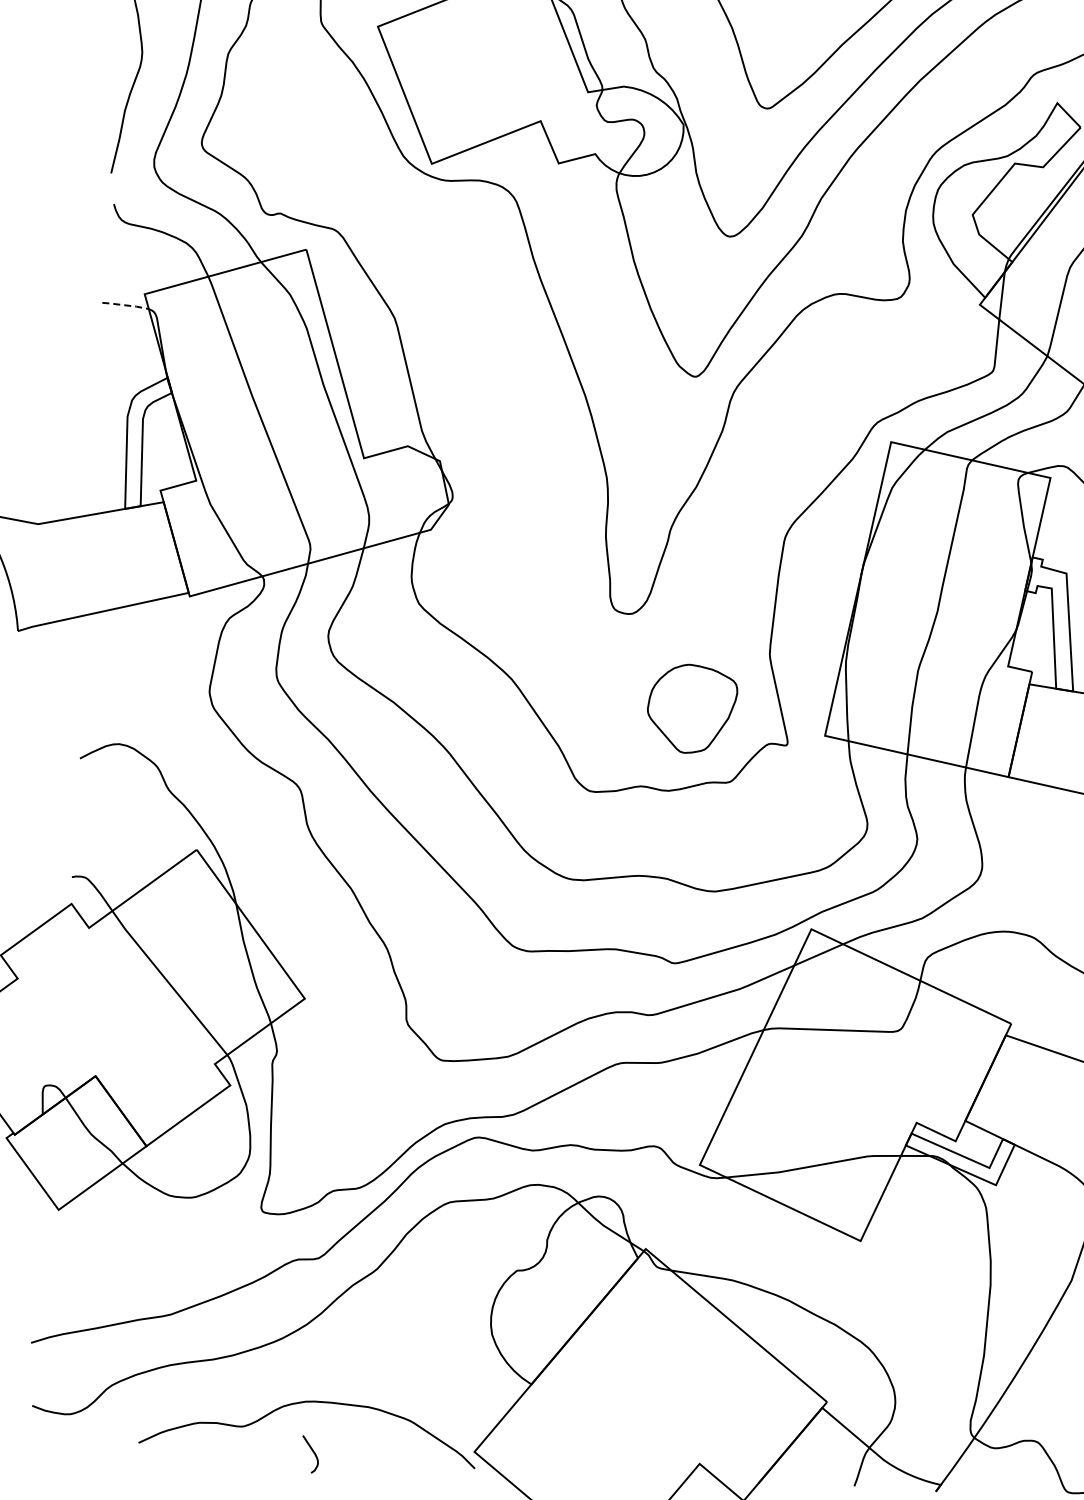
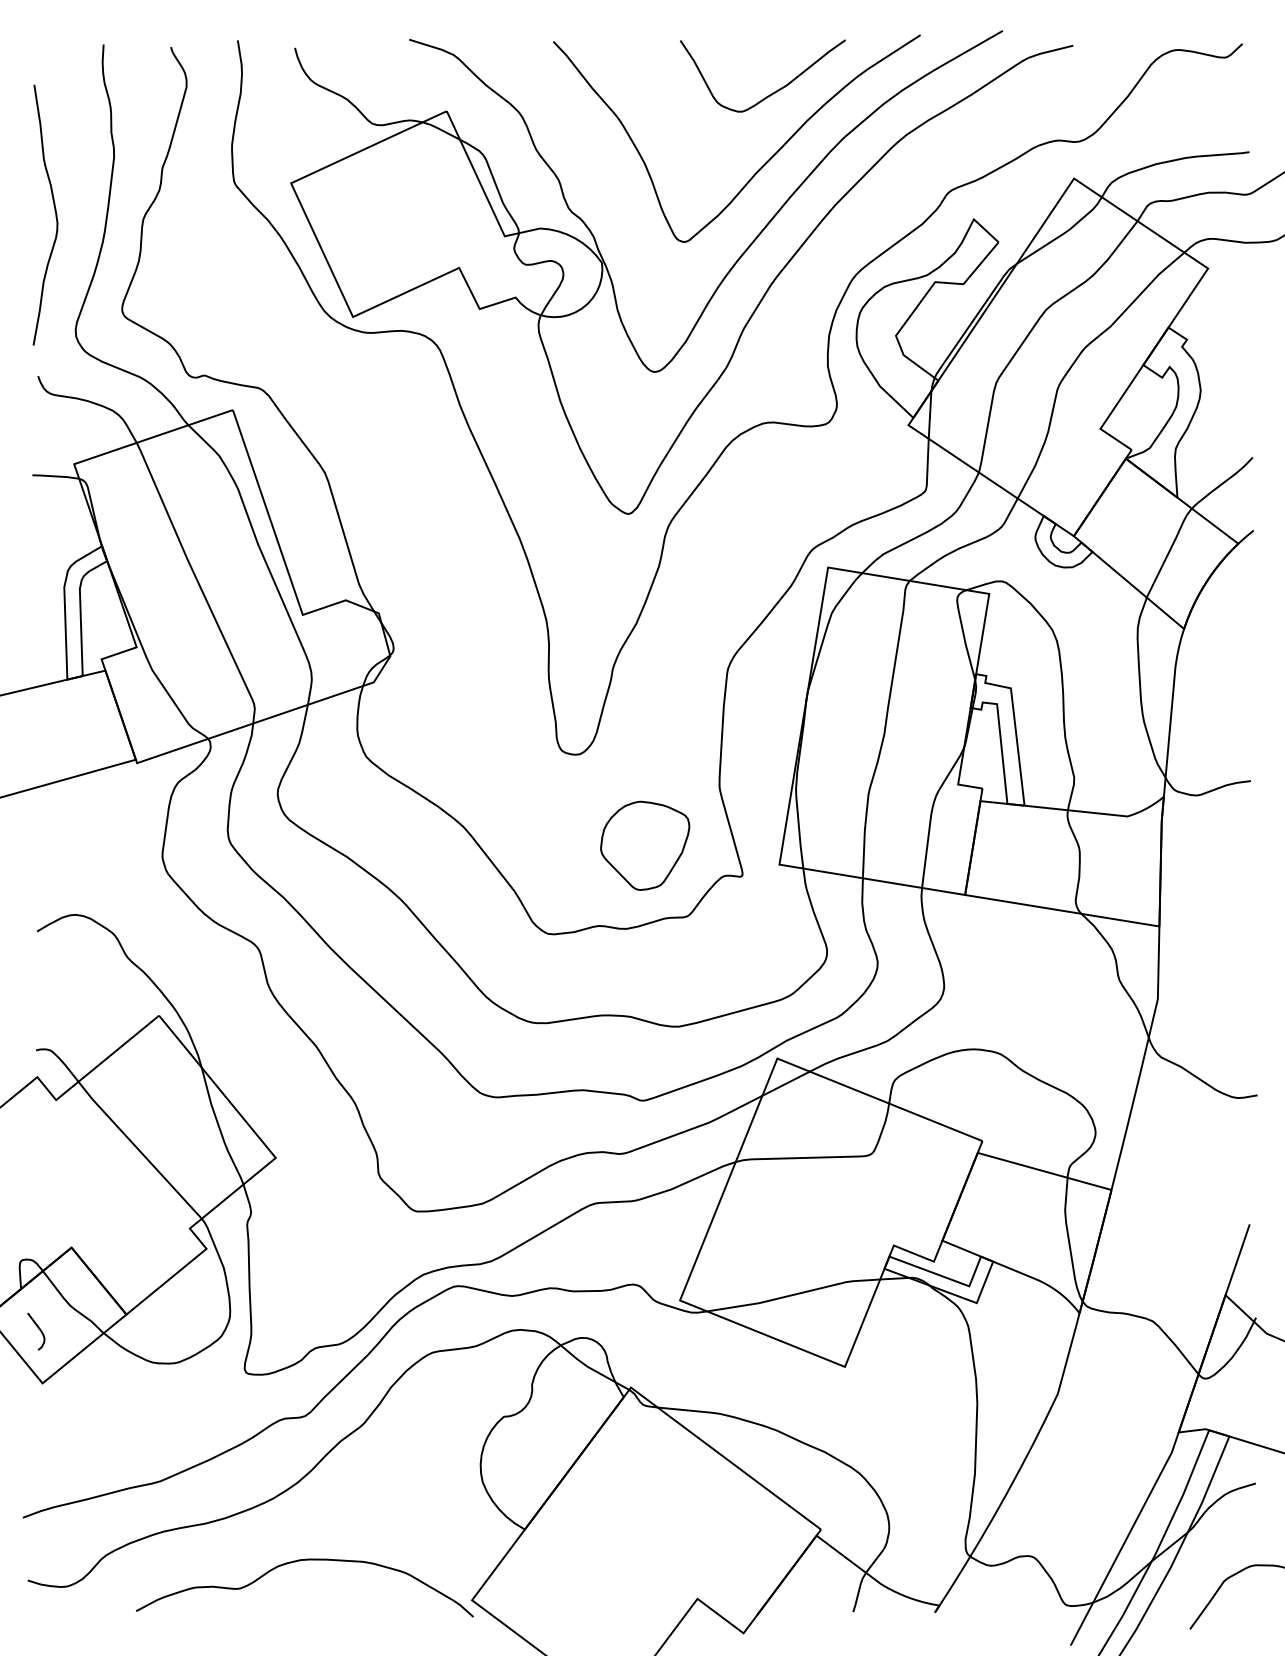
line: (125, 305) -> (55, 476), dashed -> solid
curve: (312, 1452) -> (38, 1329), moved

